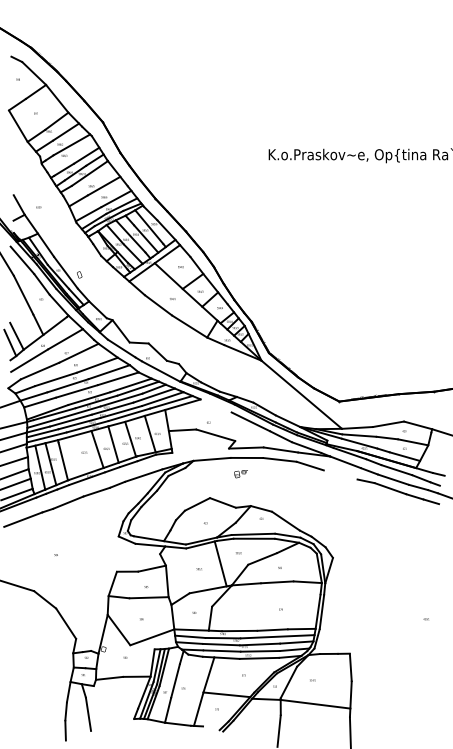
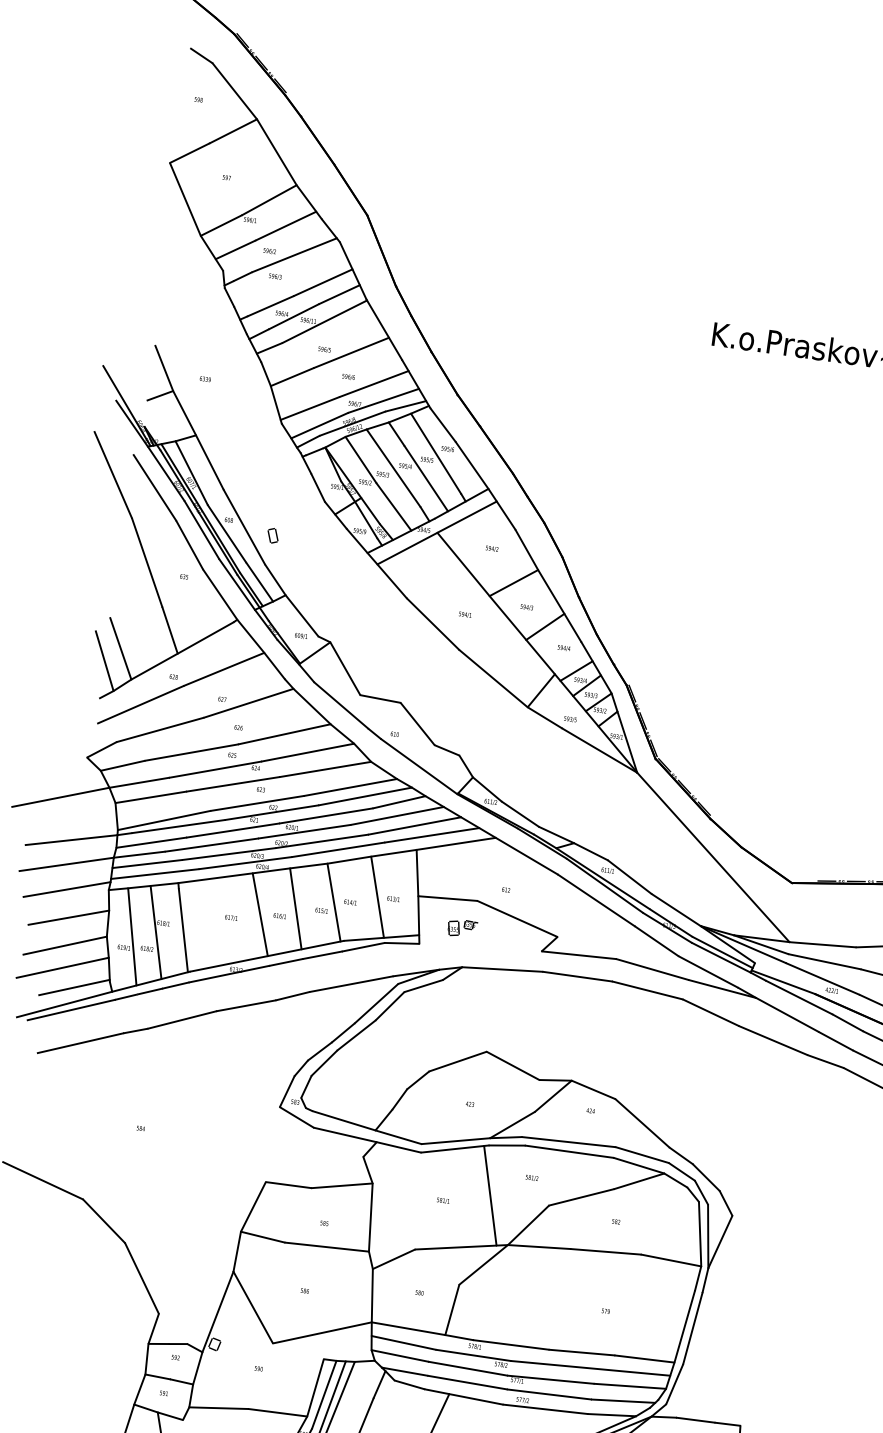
line: (215, 405) -> (525, 855), added
text: (240, 474) -> (460, 929), moved
line: (340, 474) -> (772, 1039), added

